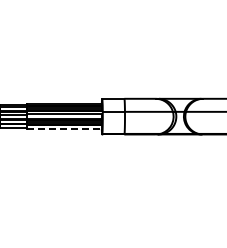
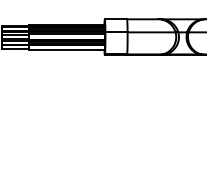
line: (64, 129) -> (67, 50), dashed -> solid

